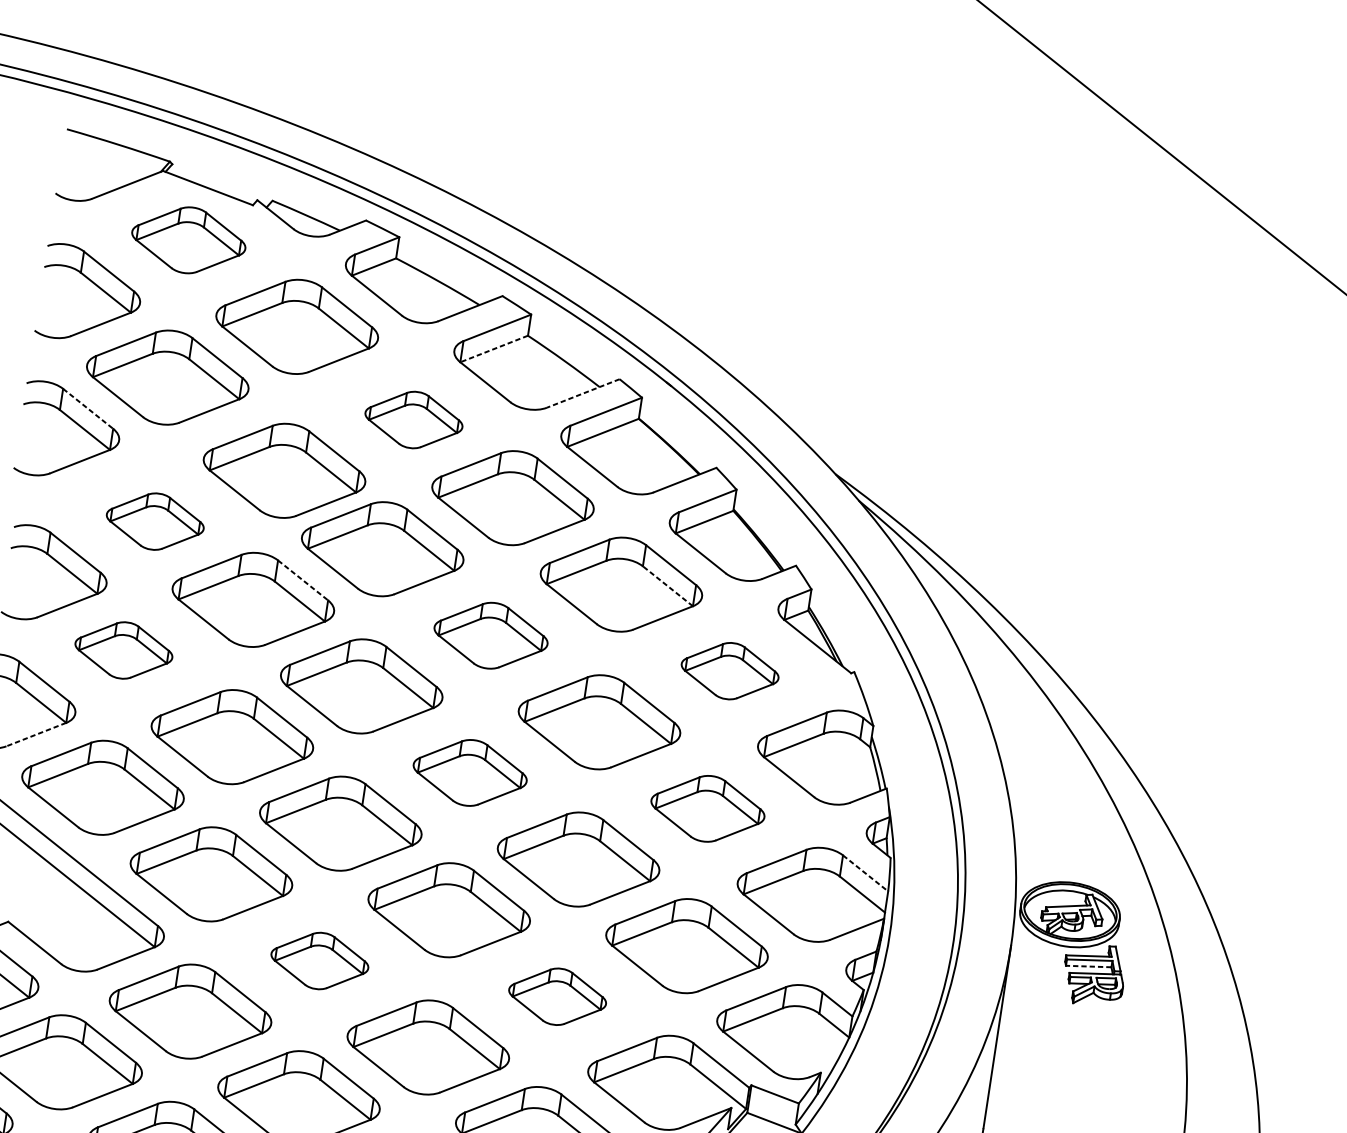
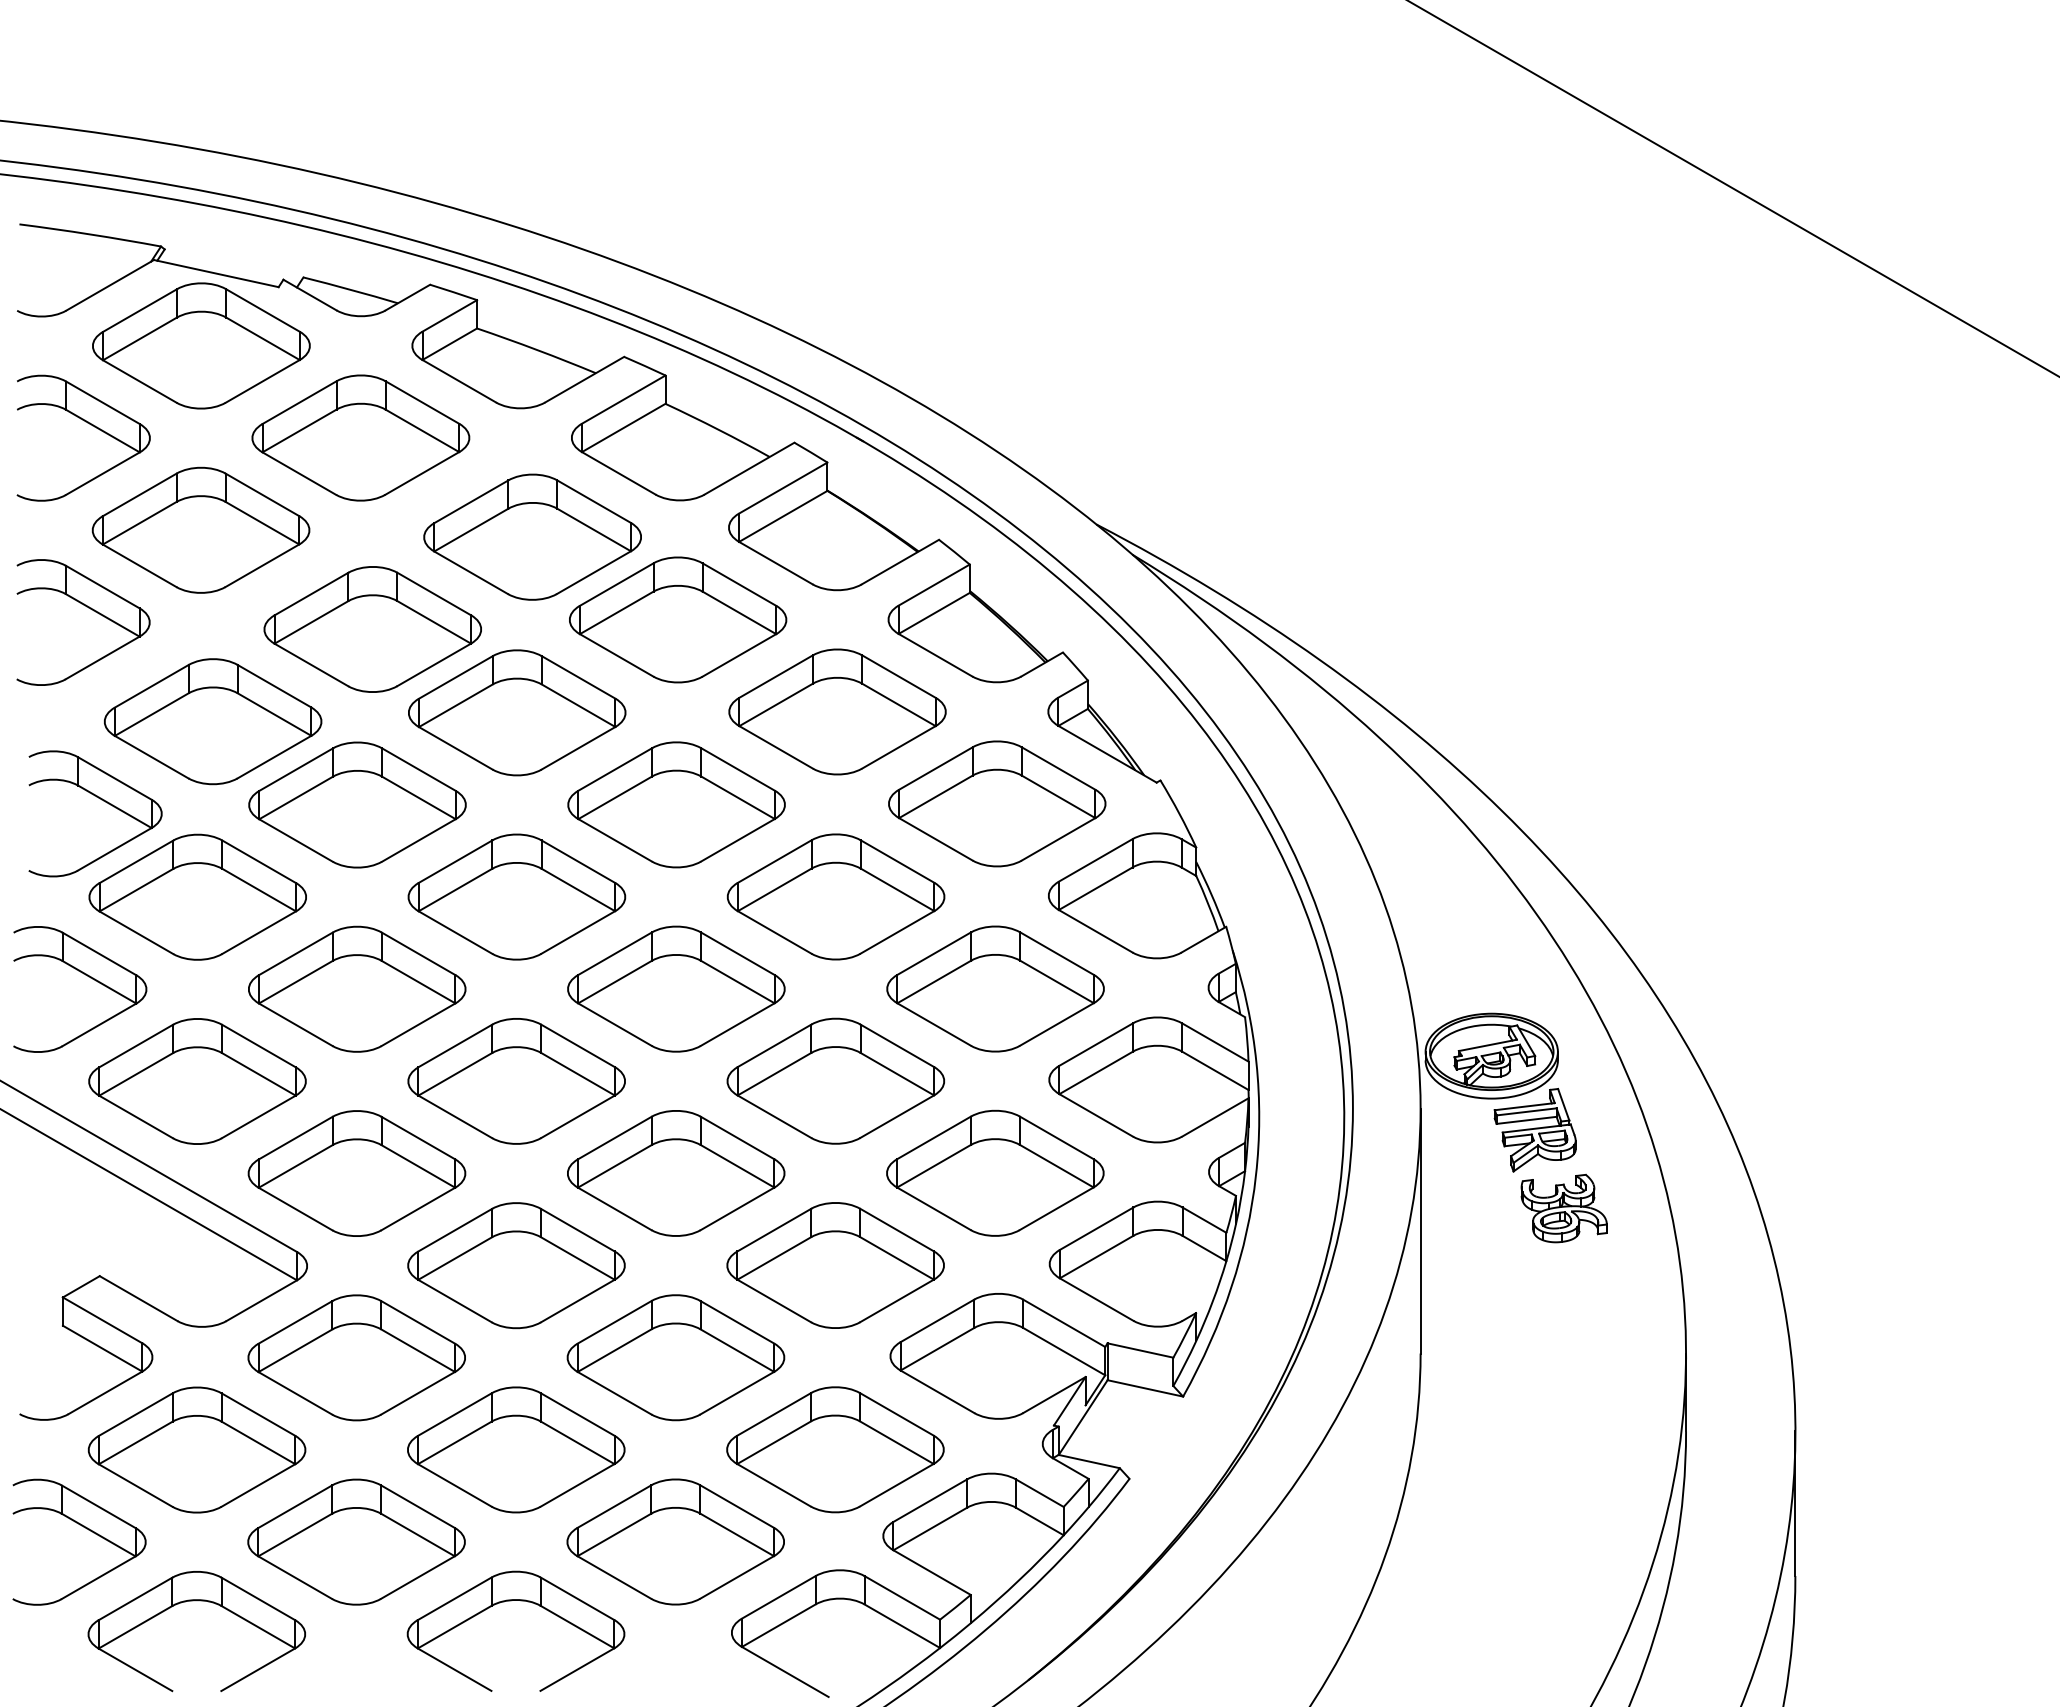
part: (188, 240) -> (201, 345), size x1.43
line: (493, 349) -> (623, 428), dashed -> solid
line: (583, 393) -> (749, 468), dashed -> solid
line: (87, 409) -> (102, 587), dashed -> solid
part: (413, 419) -> (532, 536), size x1.67
part: (155, 521) -> (213, 721), size x1.67
line: (303, 580) -> (419, 769), dashed -> solid
line: (667, 585) -> (898, 704), dashed -> solid
part: (491, 635) -> (676, 804), size x1.43
part: (123, 650) -> (197, 896), size x1.67
part: (730, 670) -> (997, 803), size x1.67
line: (36, 734) -> (99, 1024), dashed -> solid
part: (470, 772) -> (676, 988), size x1.43
part: (707, 808) -> (995, 988), size x1.43
line: (865, 873) -> (1215, 1042), dashed -> solid
part: (319, 960) -> (516, 1265), size x1.67
line: (1088, 966) -> (1526, 1120), dashed -> solid
part: (557, 996) -> (835, 1265), size x1.67
part: (1106, 1036) -> (1563, 1208), added

